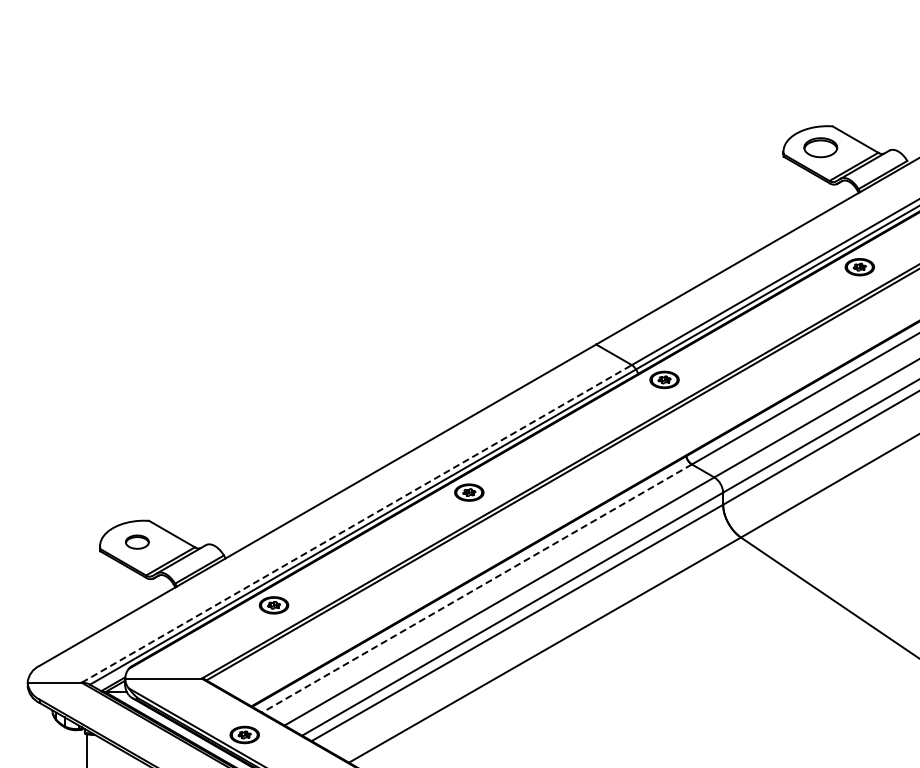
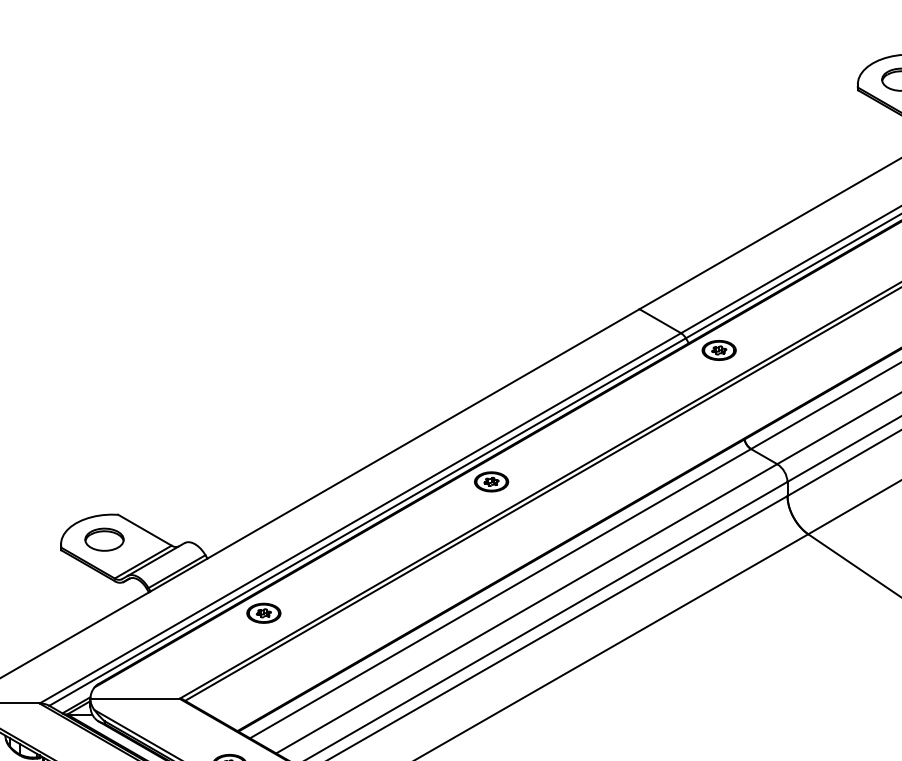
line: (356, 523) -> (360, 517), dashed -> solid
part: (137, 541) -> (104, 538), size x1.43
line: (476, 588) -> (499, 593), dashed -> solid

